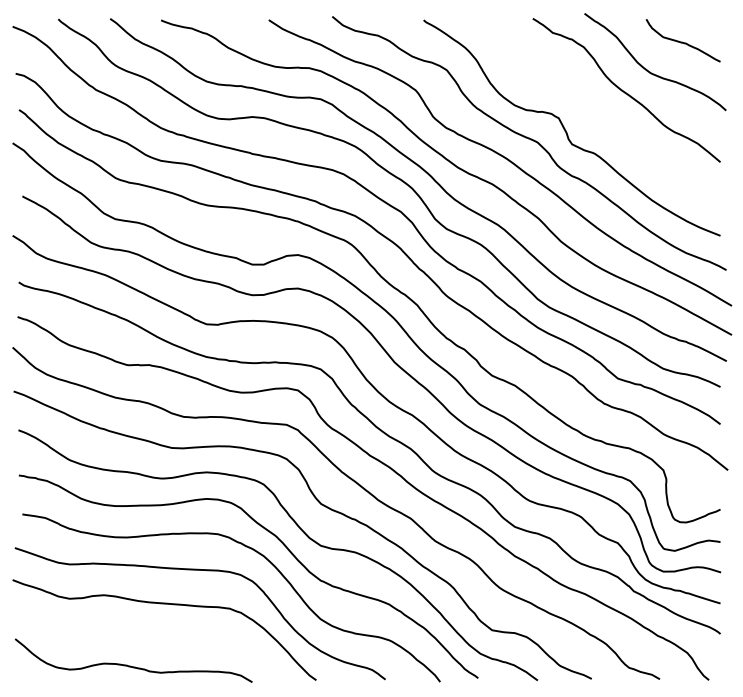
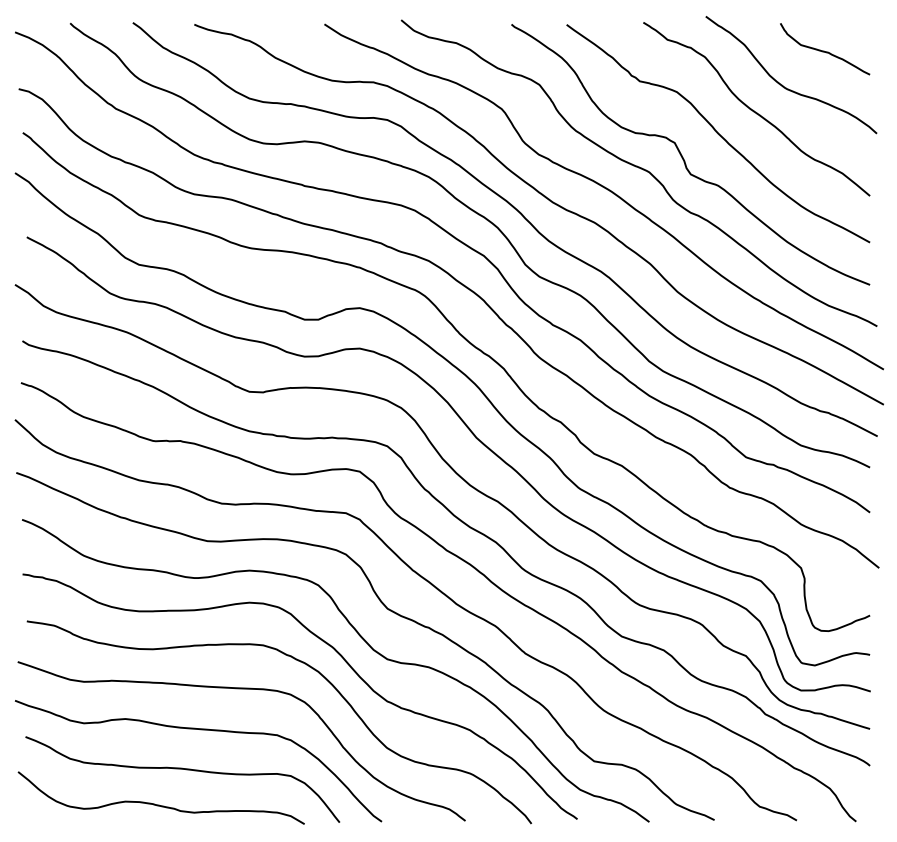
curve: (595, 110) -> (718, 133), added
curve: (154, 637) -> (186, 770), added

